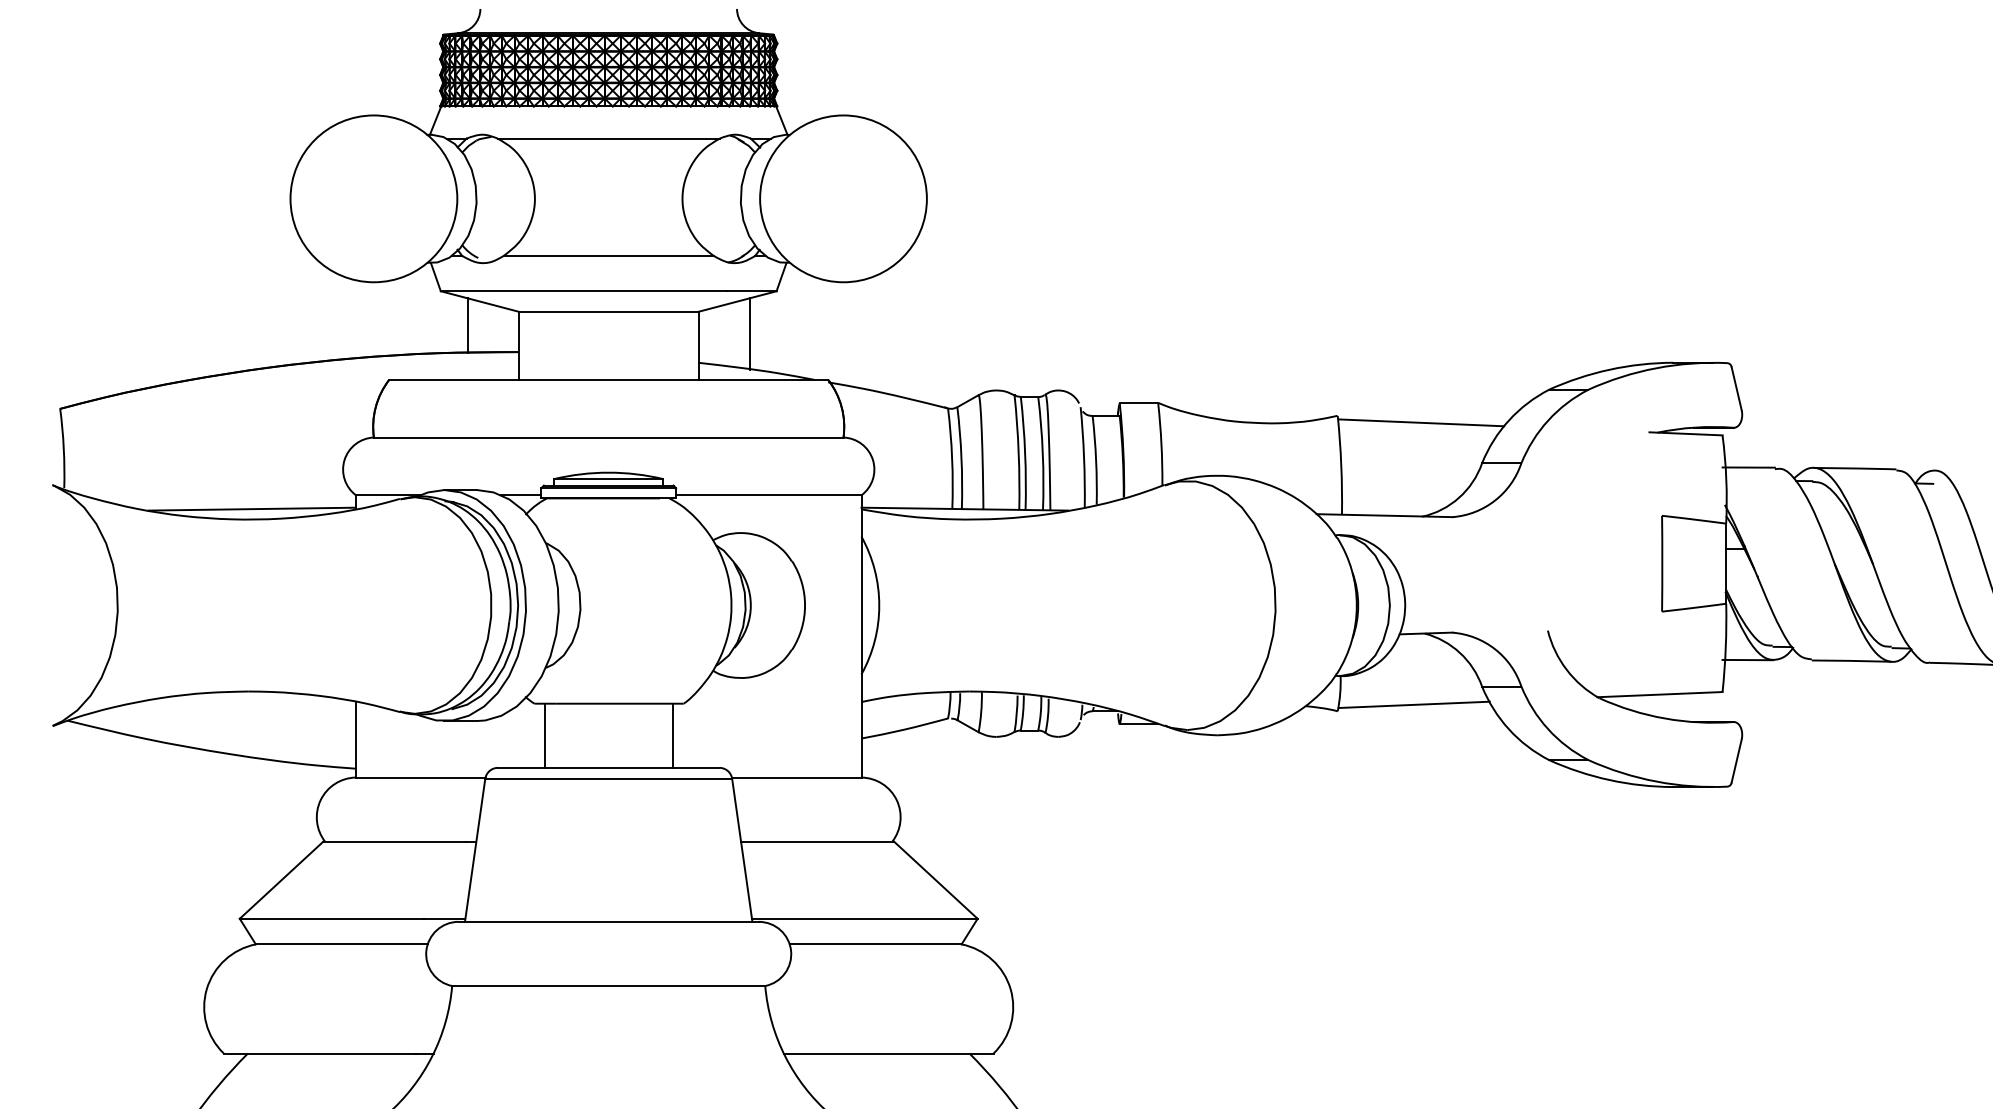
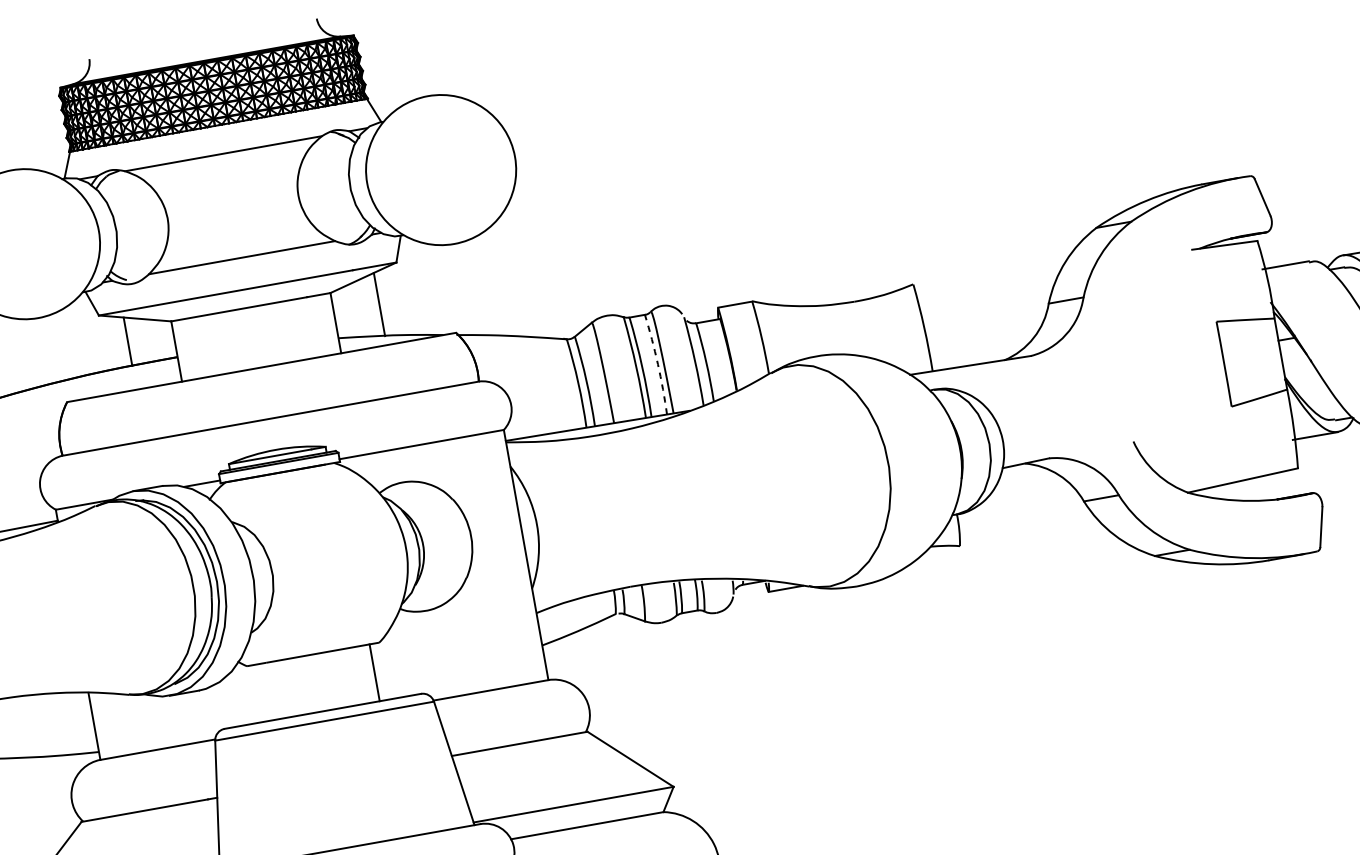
line: (1421, 422) -> (988, 277), removed
arc: (1042, 453) -> (657, 364), solid -> dashed
line: (1413, 704) -> (1026, 528), removed
line: (544, 735) -> (260, 692), removed

